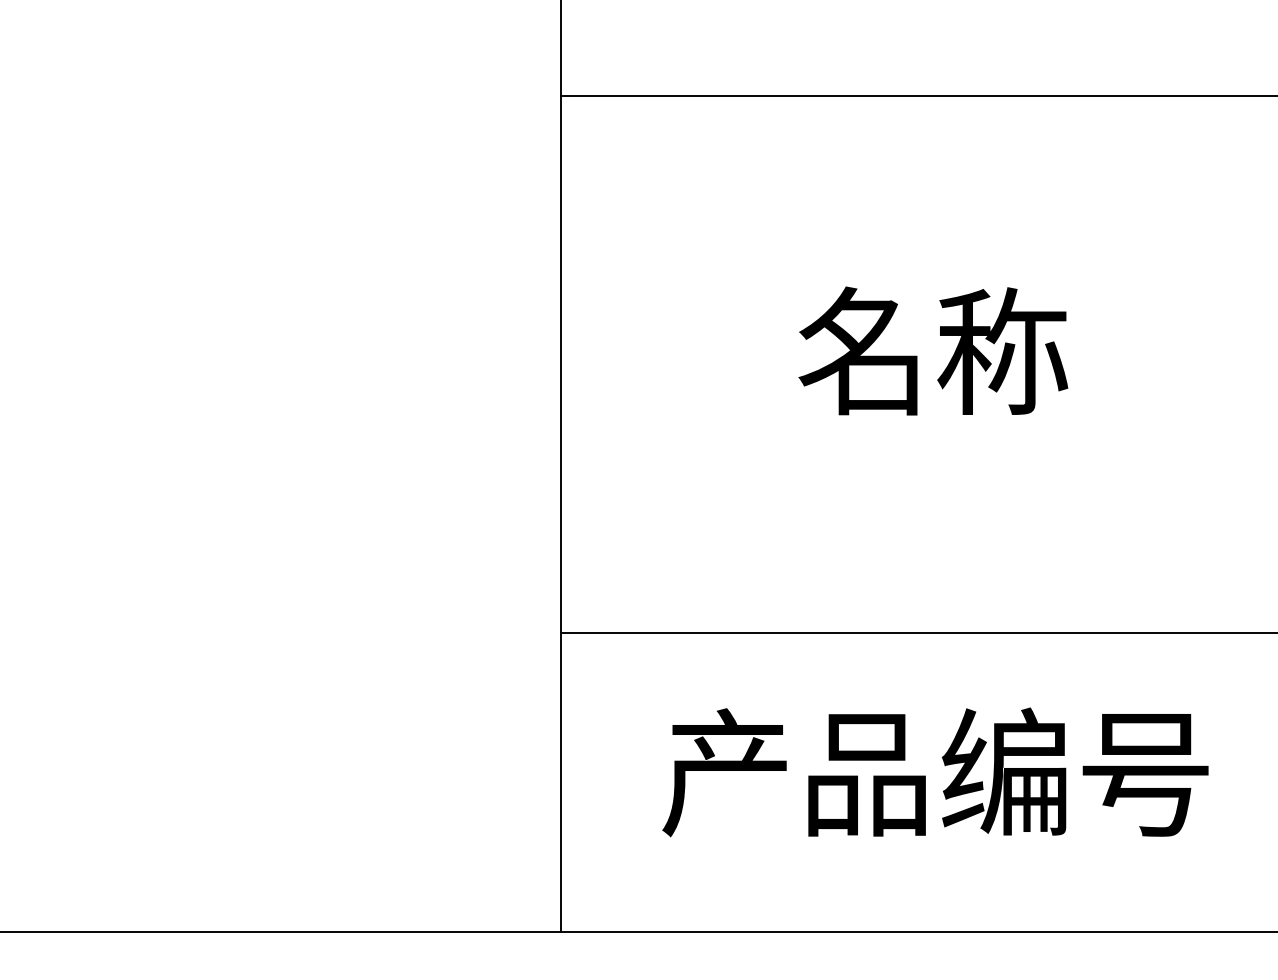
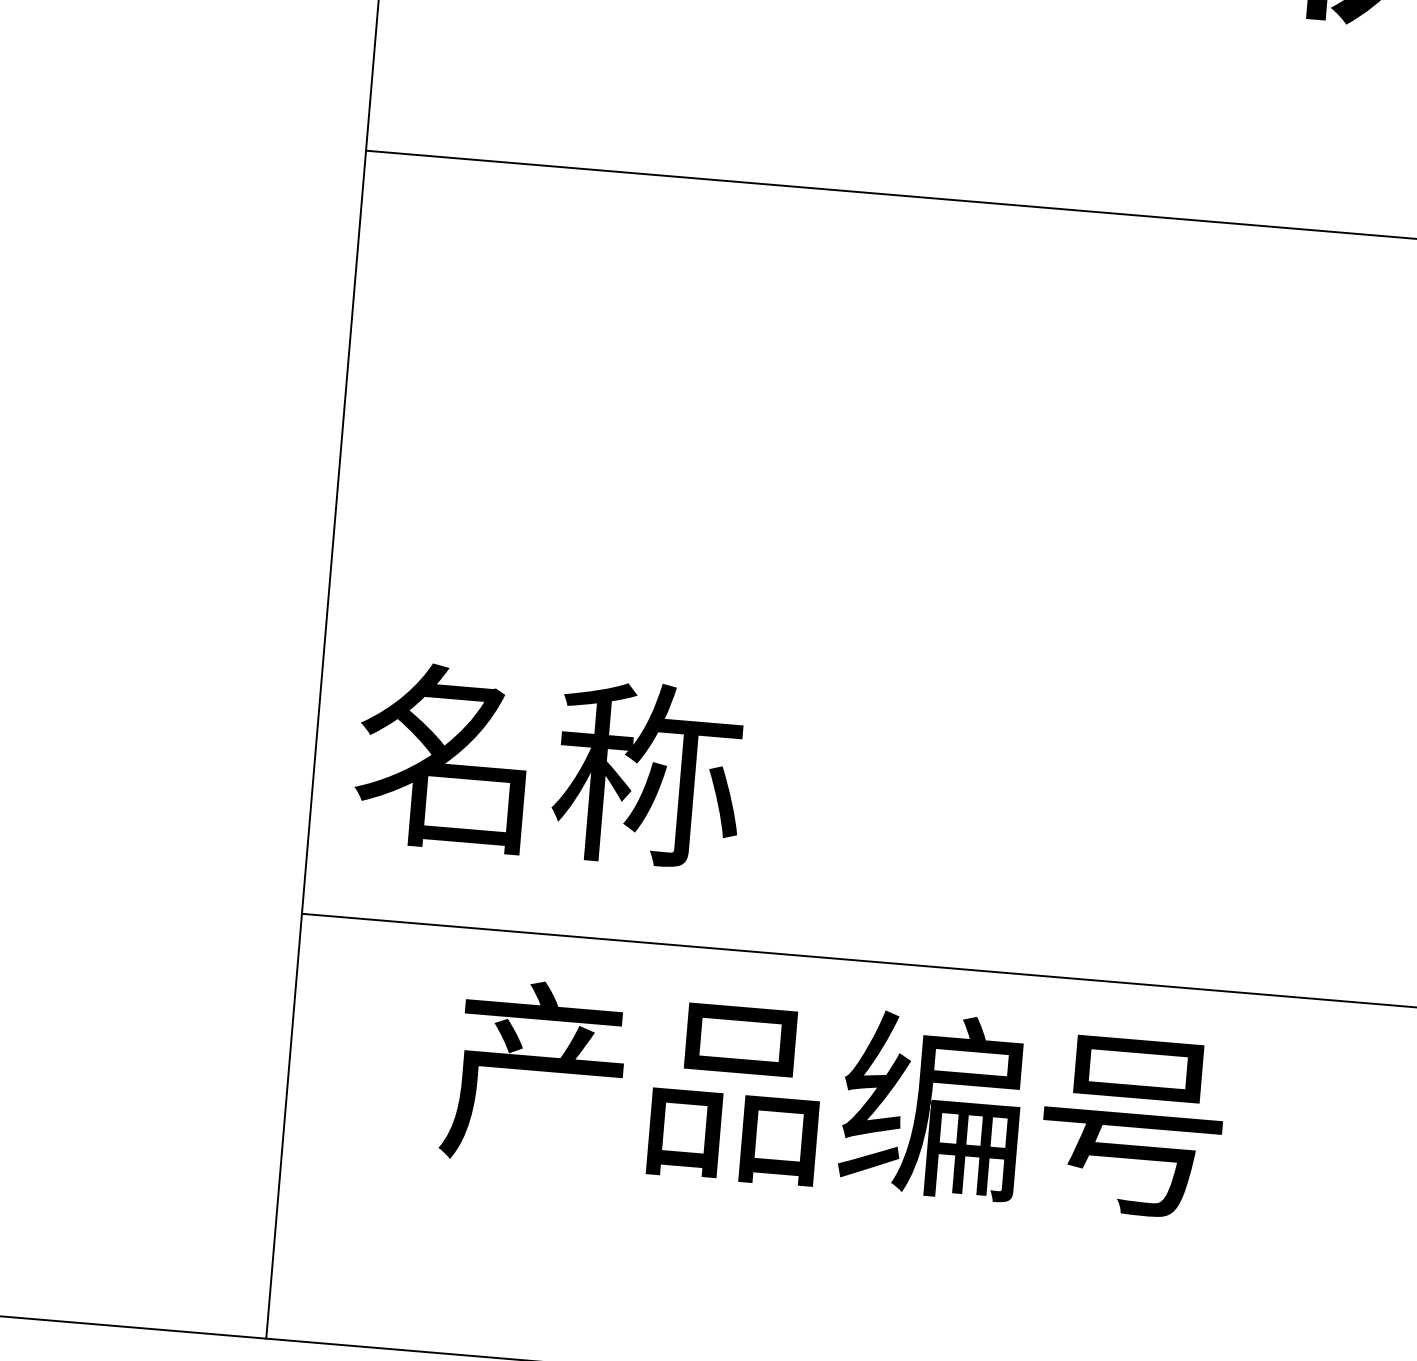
text: (933, 350) -> (549, 764), moved
text: (935, 772) -> (834, 1098), moved

